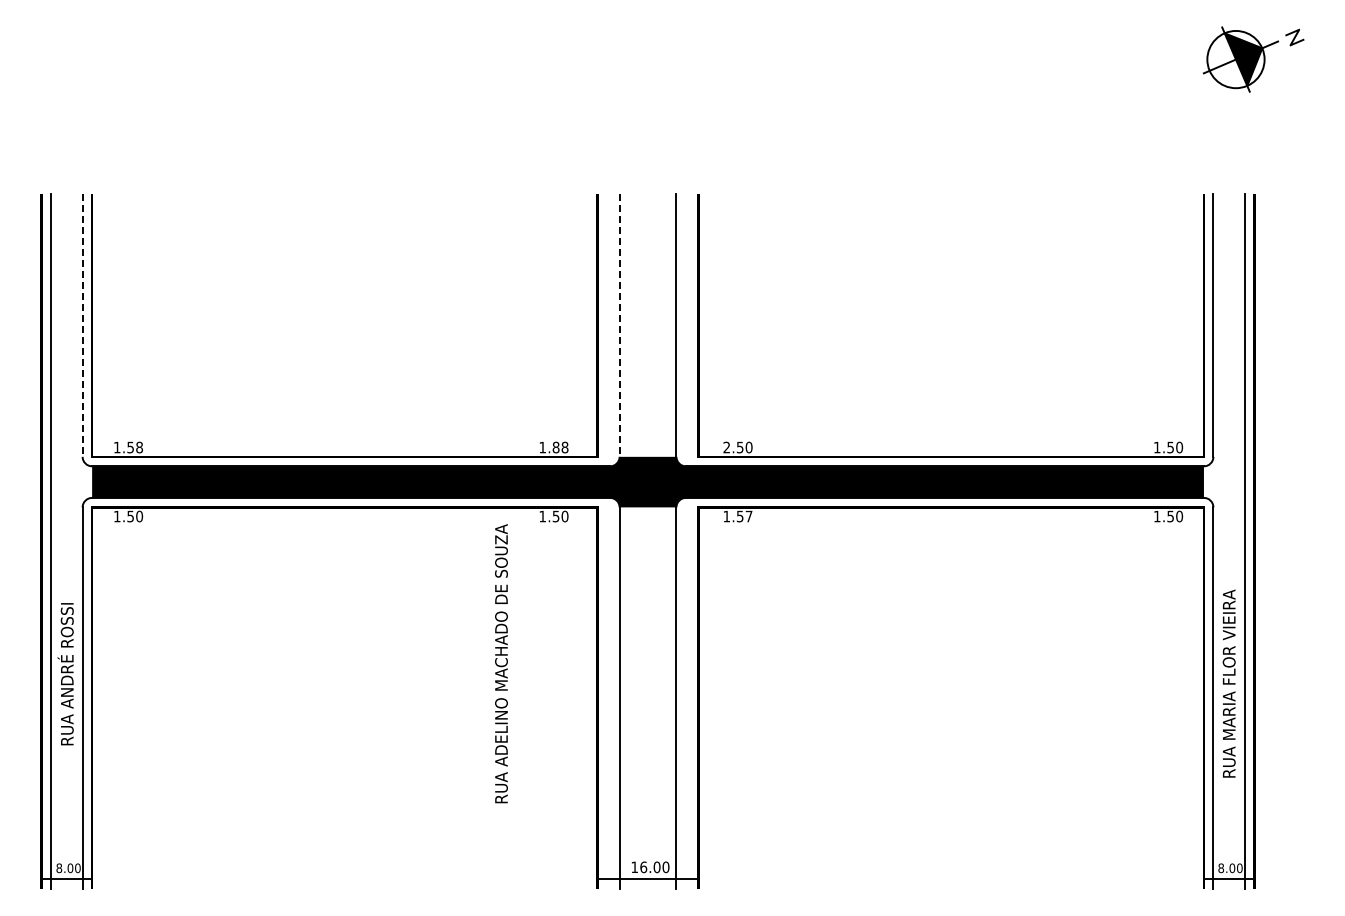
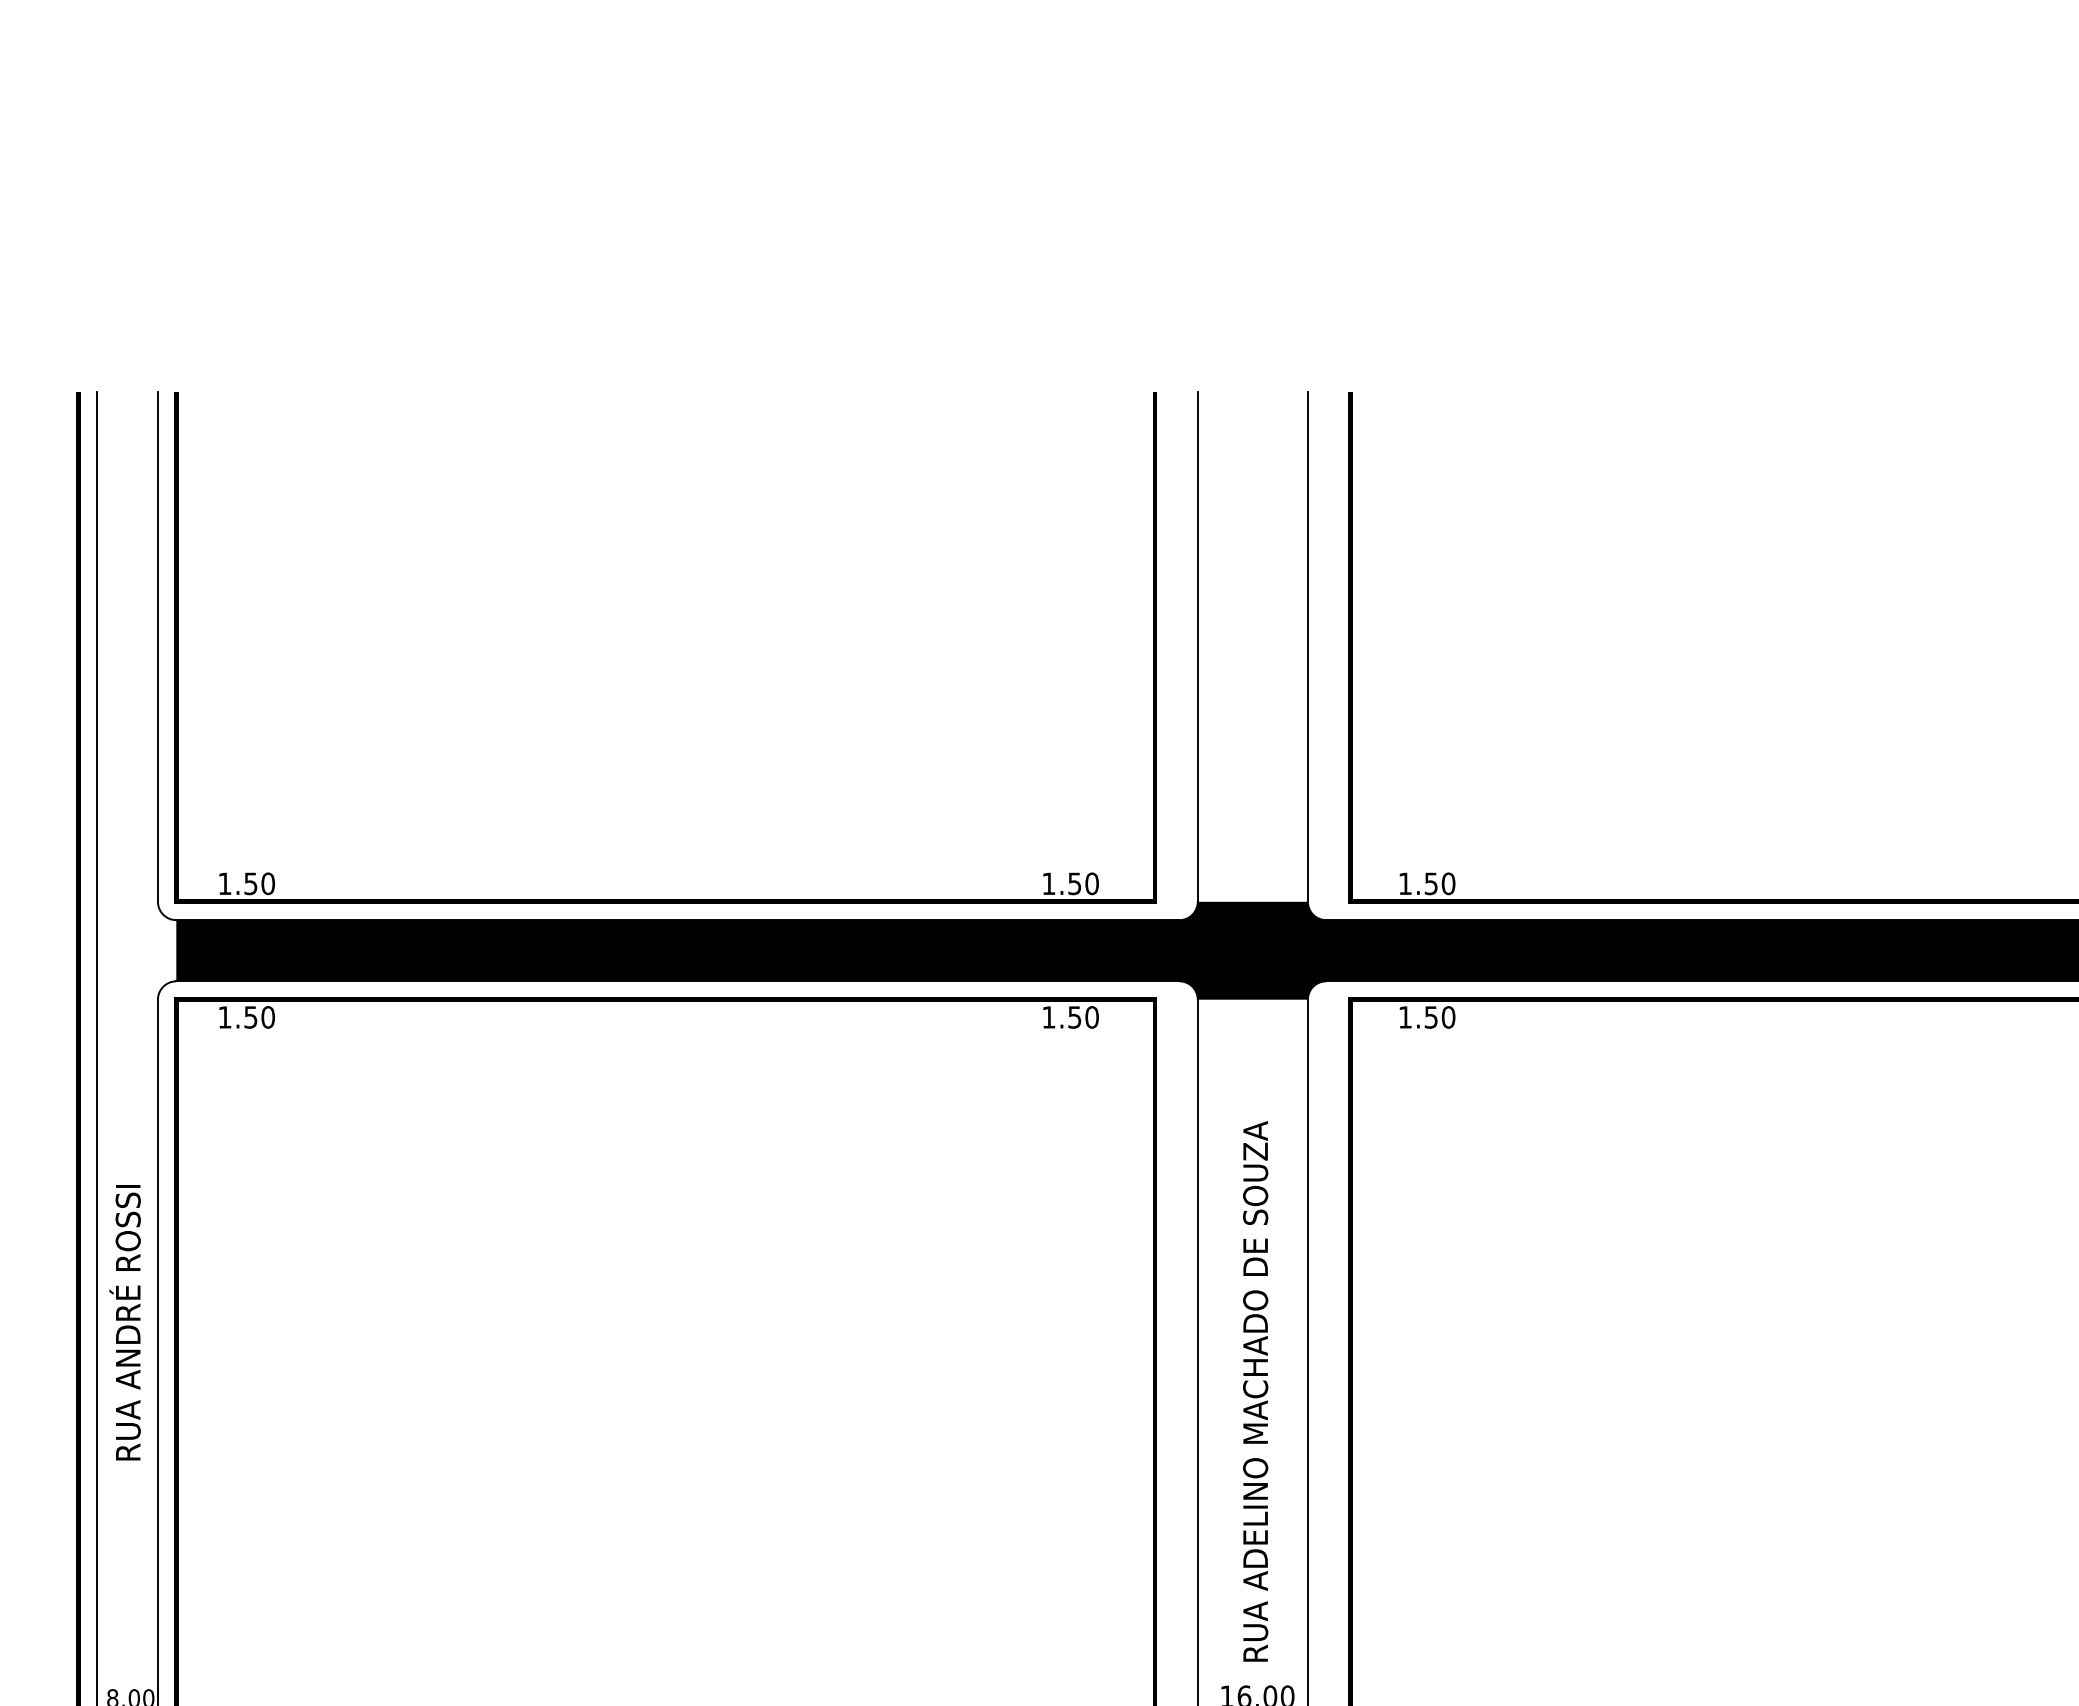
line: (82, 325) -> (157, 647), dashed -> solid
line: (619, 325) -> (1197, 647), dashed -> solid
text: (139, 447) -> (268, 883), 1.58 -> 1.50
text: (560, 447) -> (1083, 883), 1.88 -> 1.50
text: (726, 447) -> (1404, 883), 2.50 -> 1.50
text: (748, 516) -> (1447, 1017), 1.57 -> 1.50
text: (501, 663) -> (1255, 1391), moved

